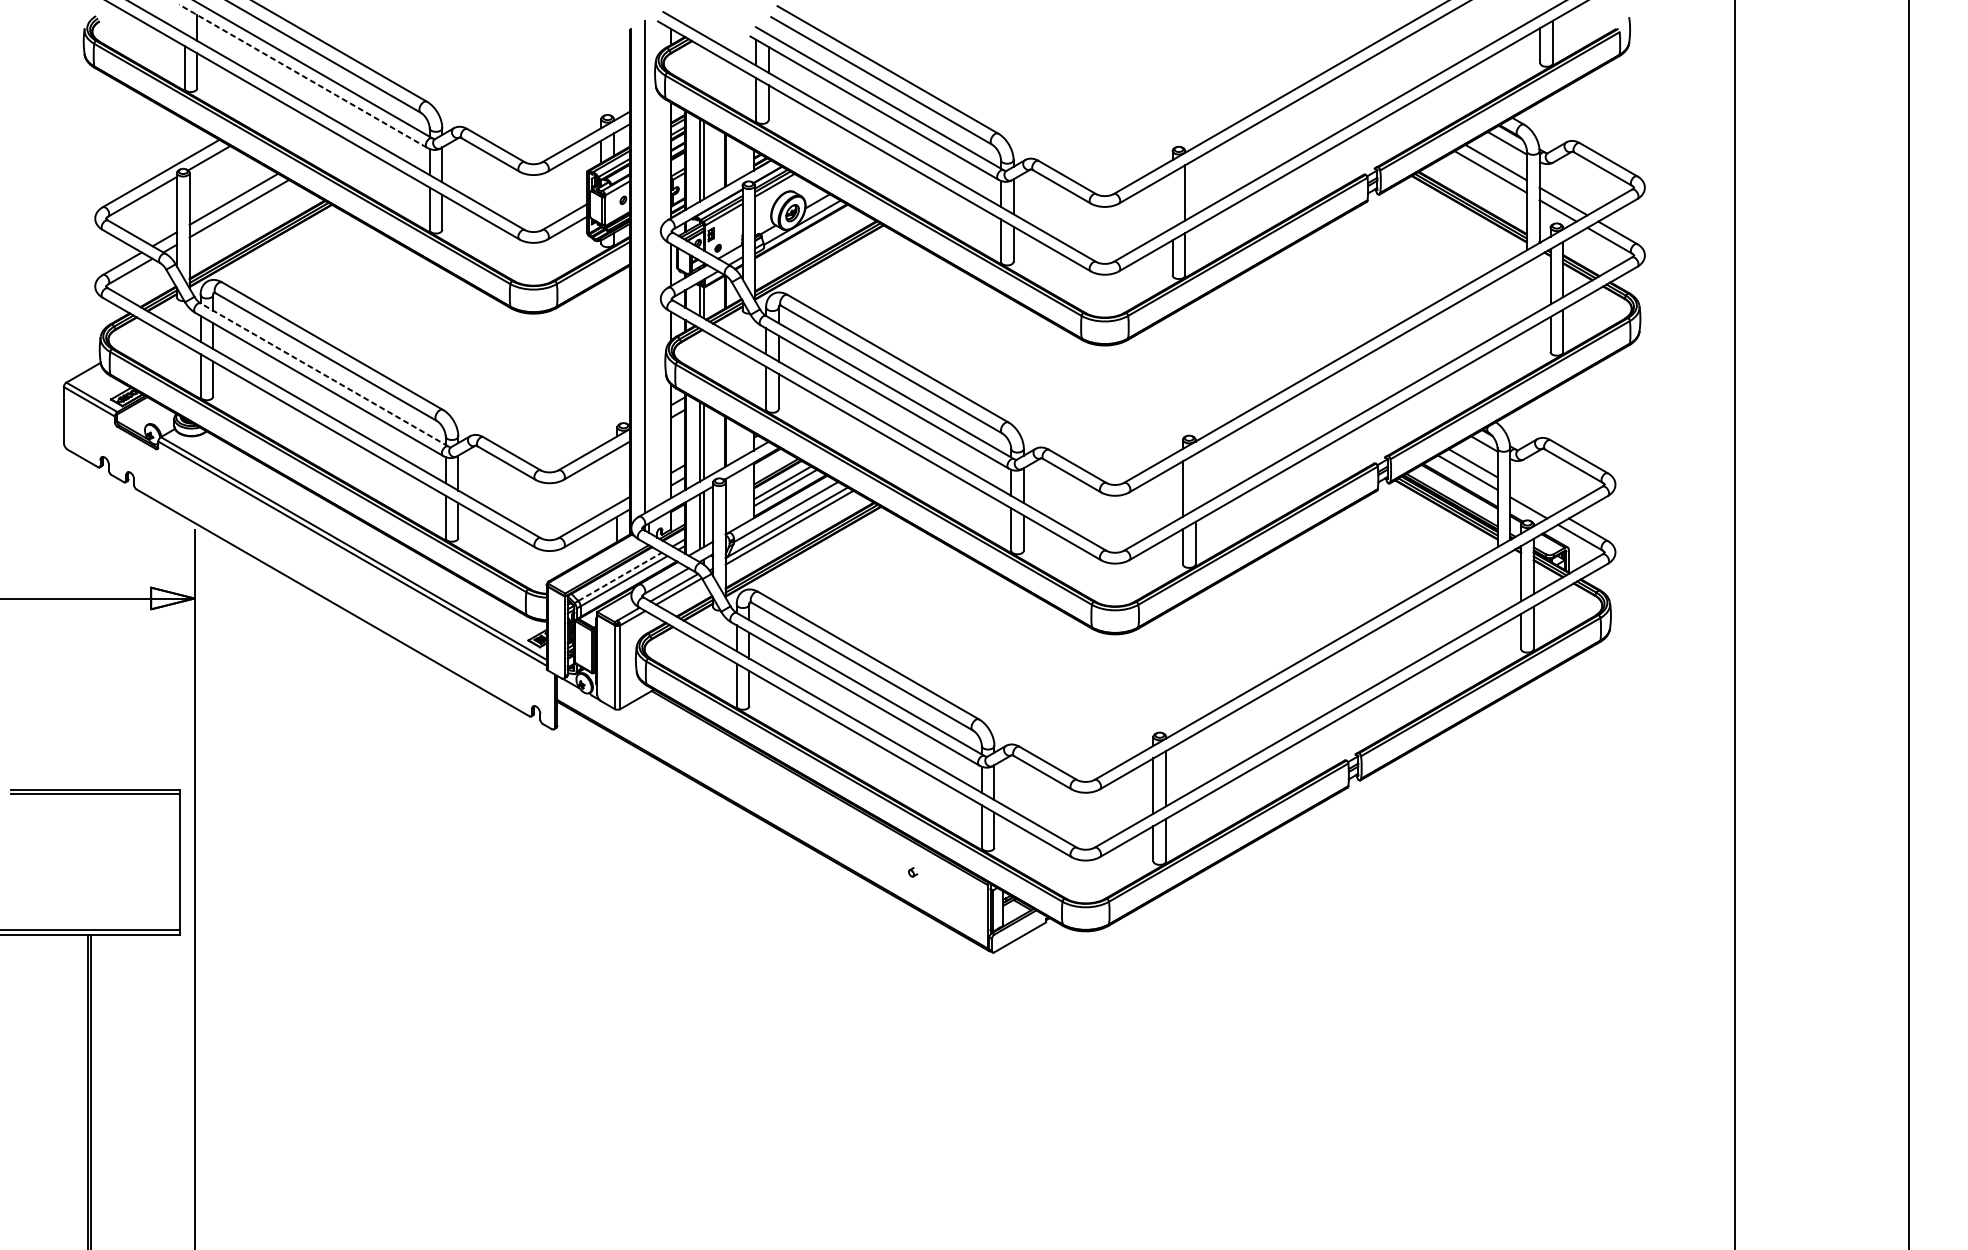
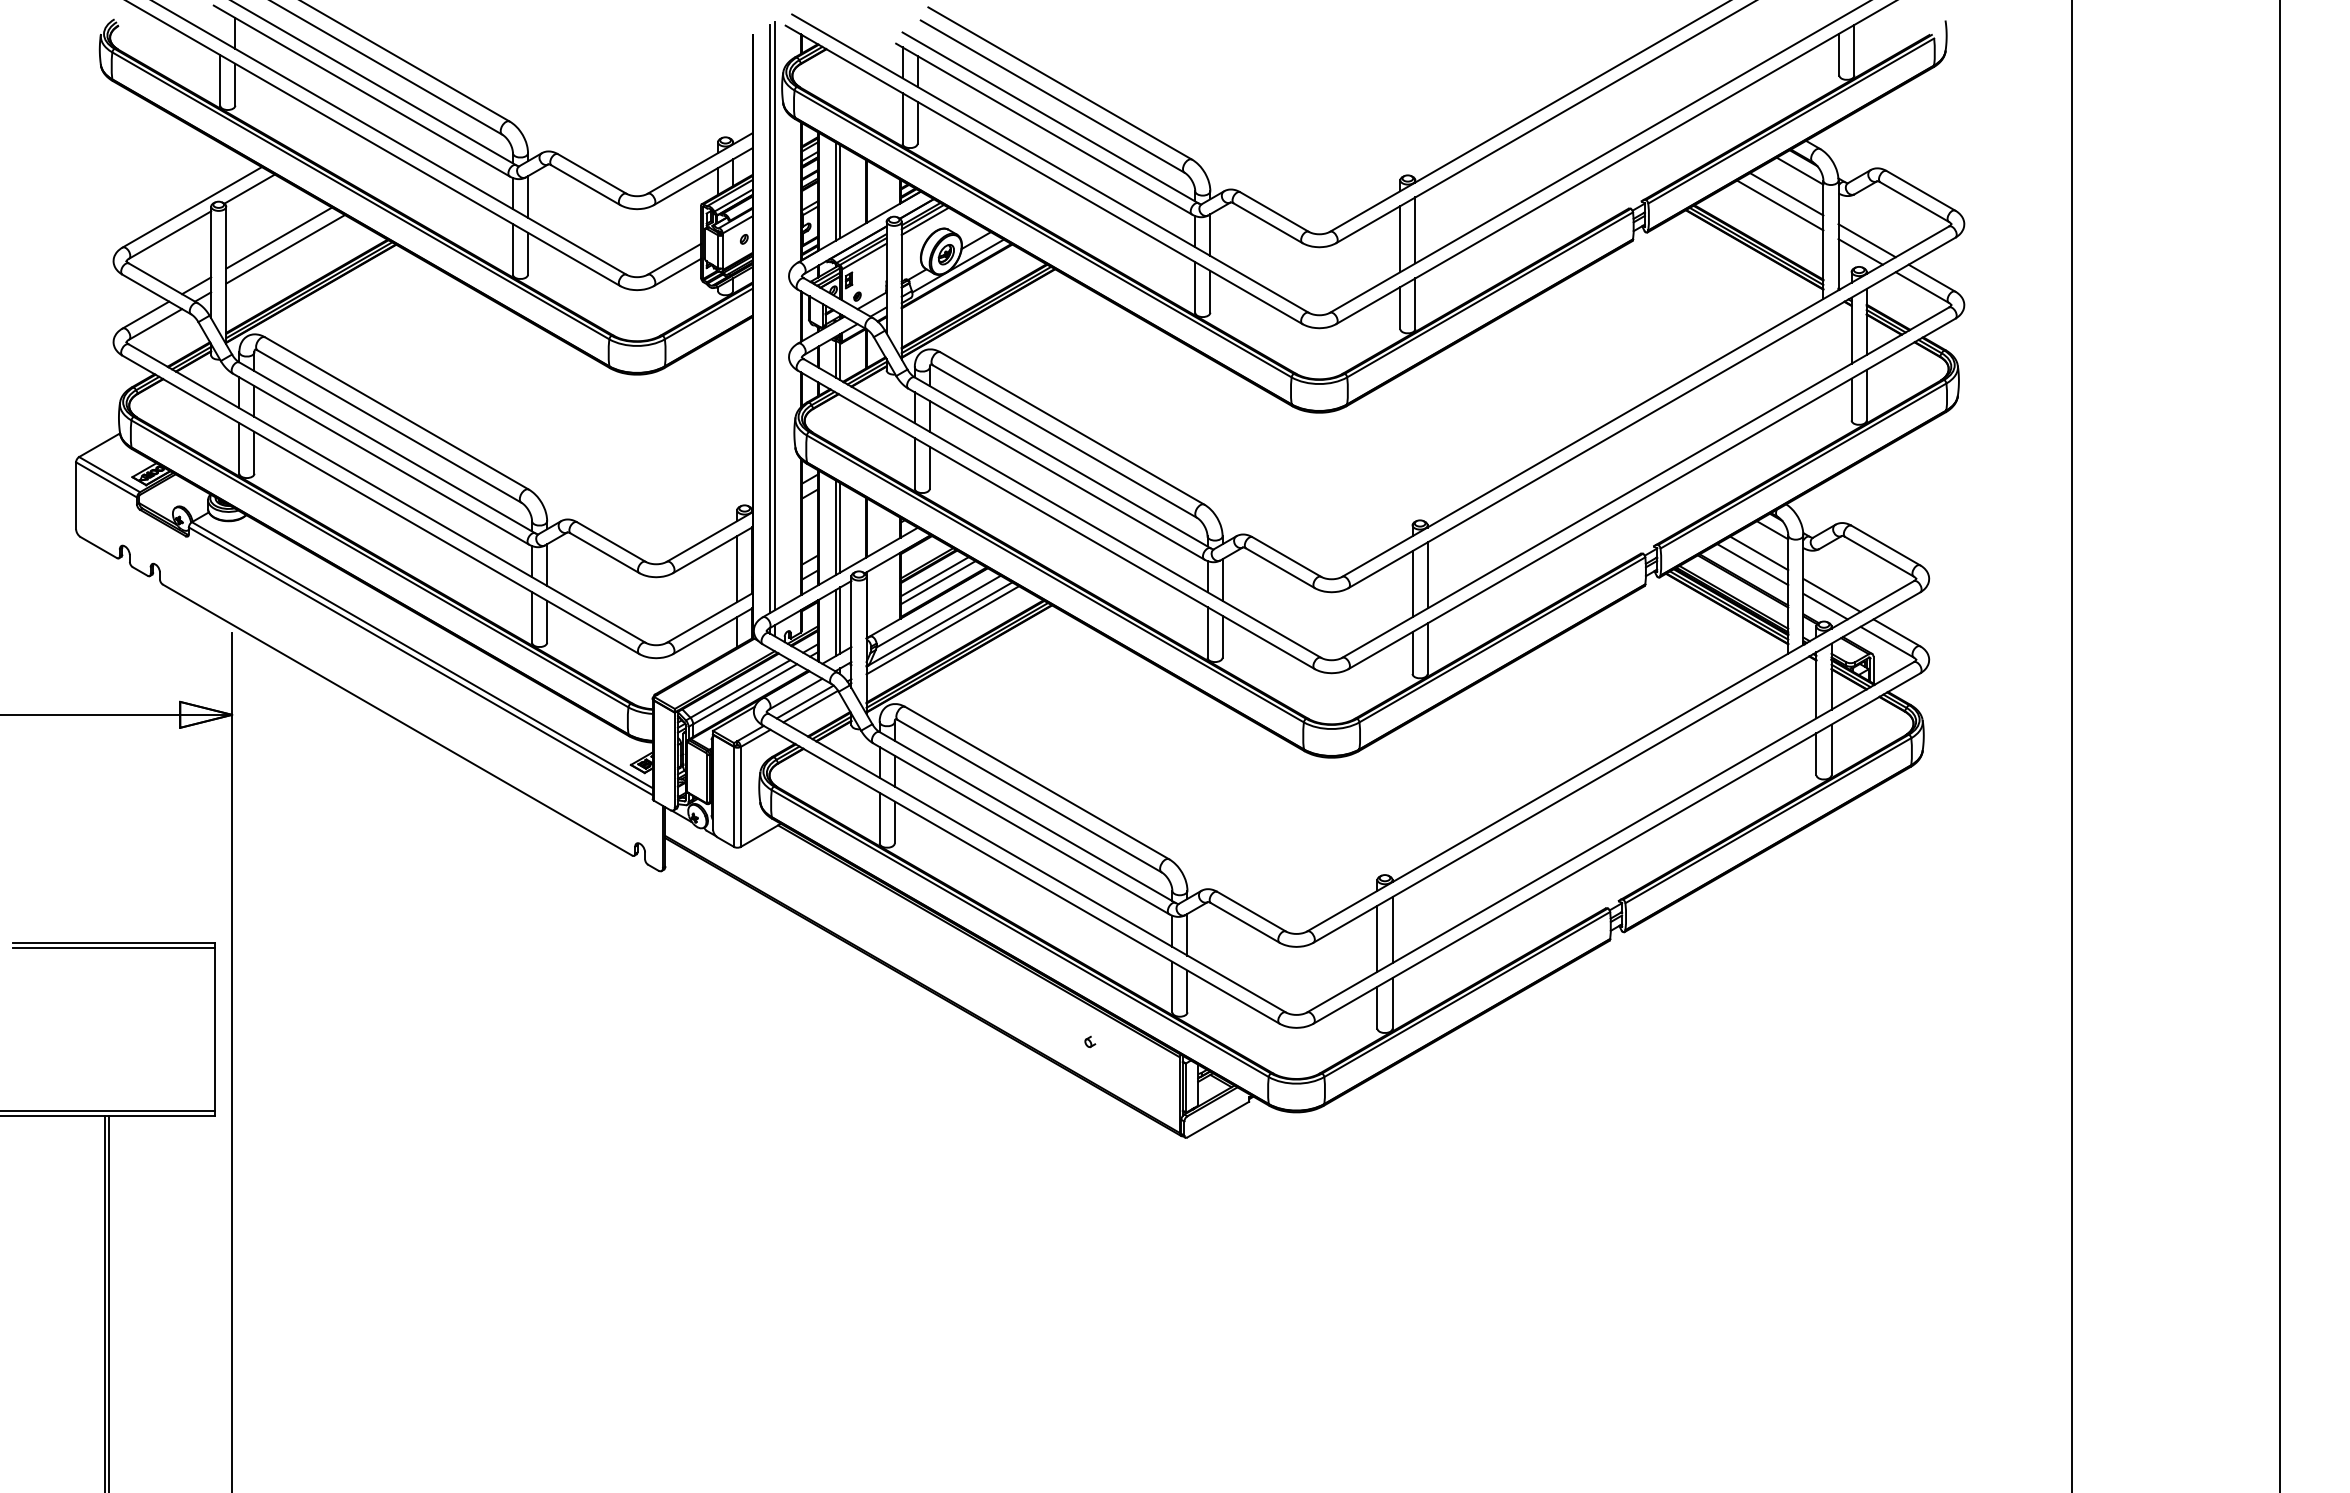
line: (302, 76) -> (361, 91), dashed -> solid
line: (1172, 200) -> (1400, 239), added
line: (648, 264) -> (774, 316), added
line: (324, 374) -> (387, 447), dashed -> solid
line: (617, 476) -> (737, 569), added
line: (1195, 481) -> (1427, 575), added
line: (1533, 497) -> (1831, 594), added
line: (620, 577) -> (740, 689), dashed -> solid

